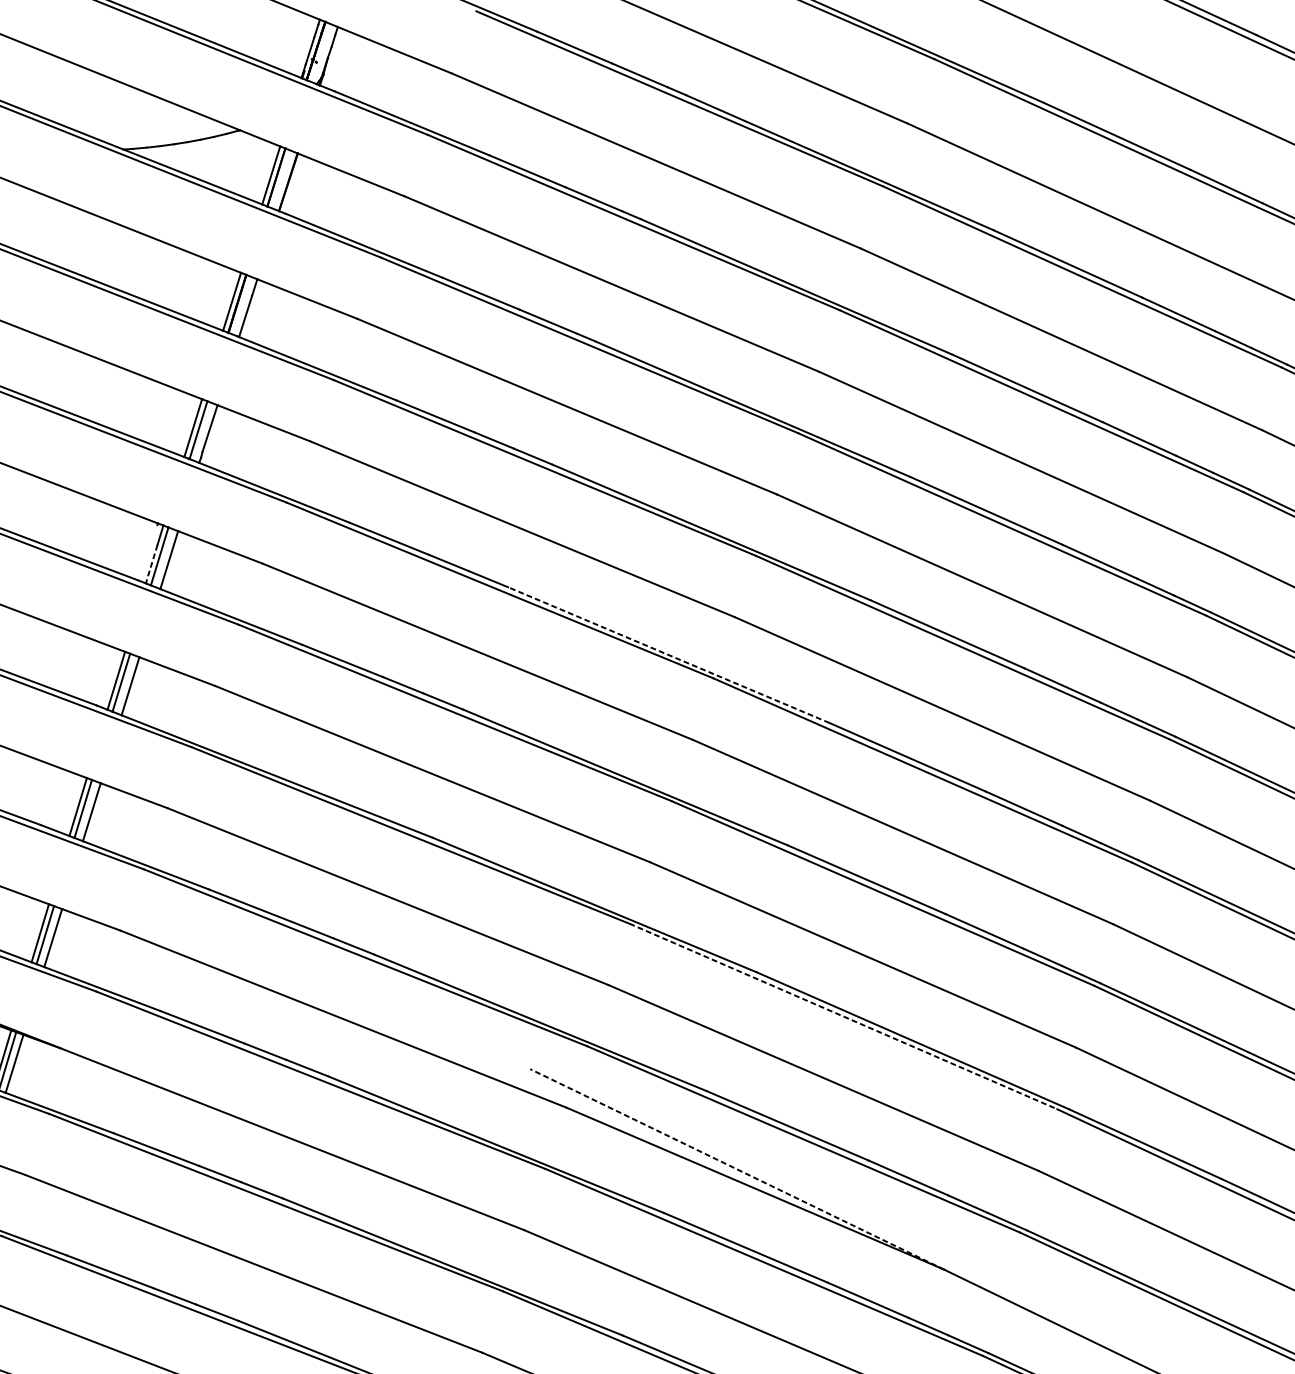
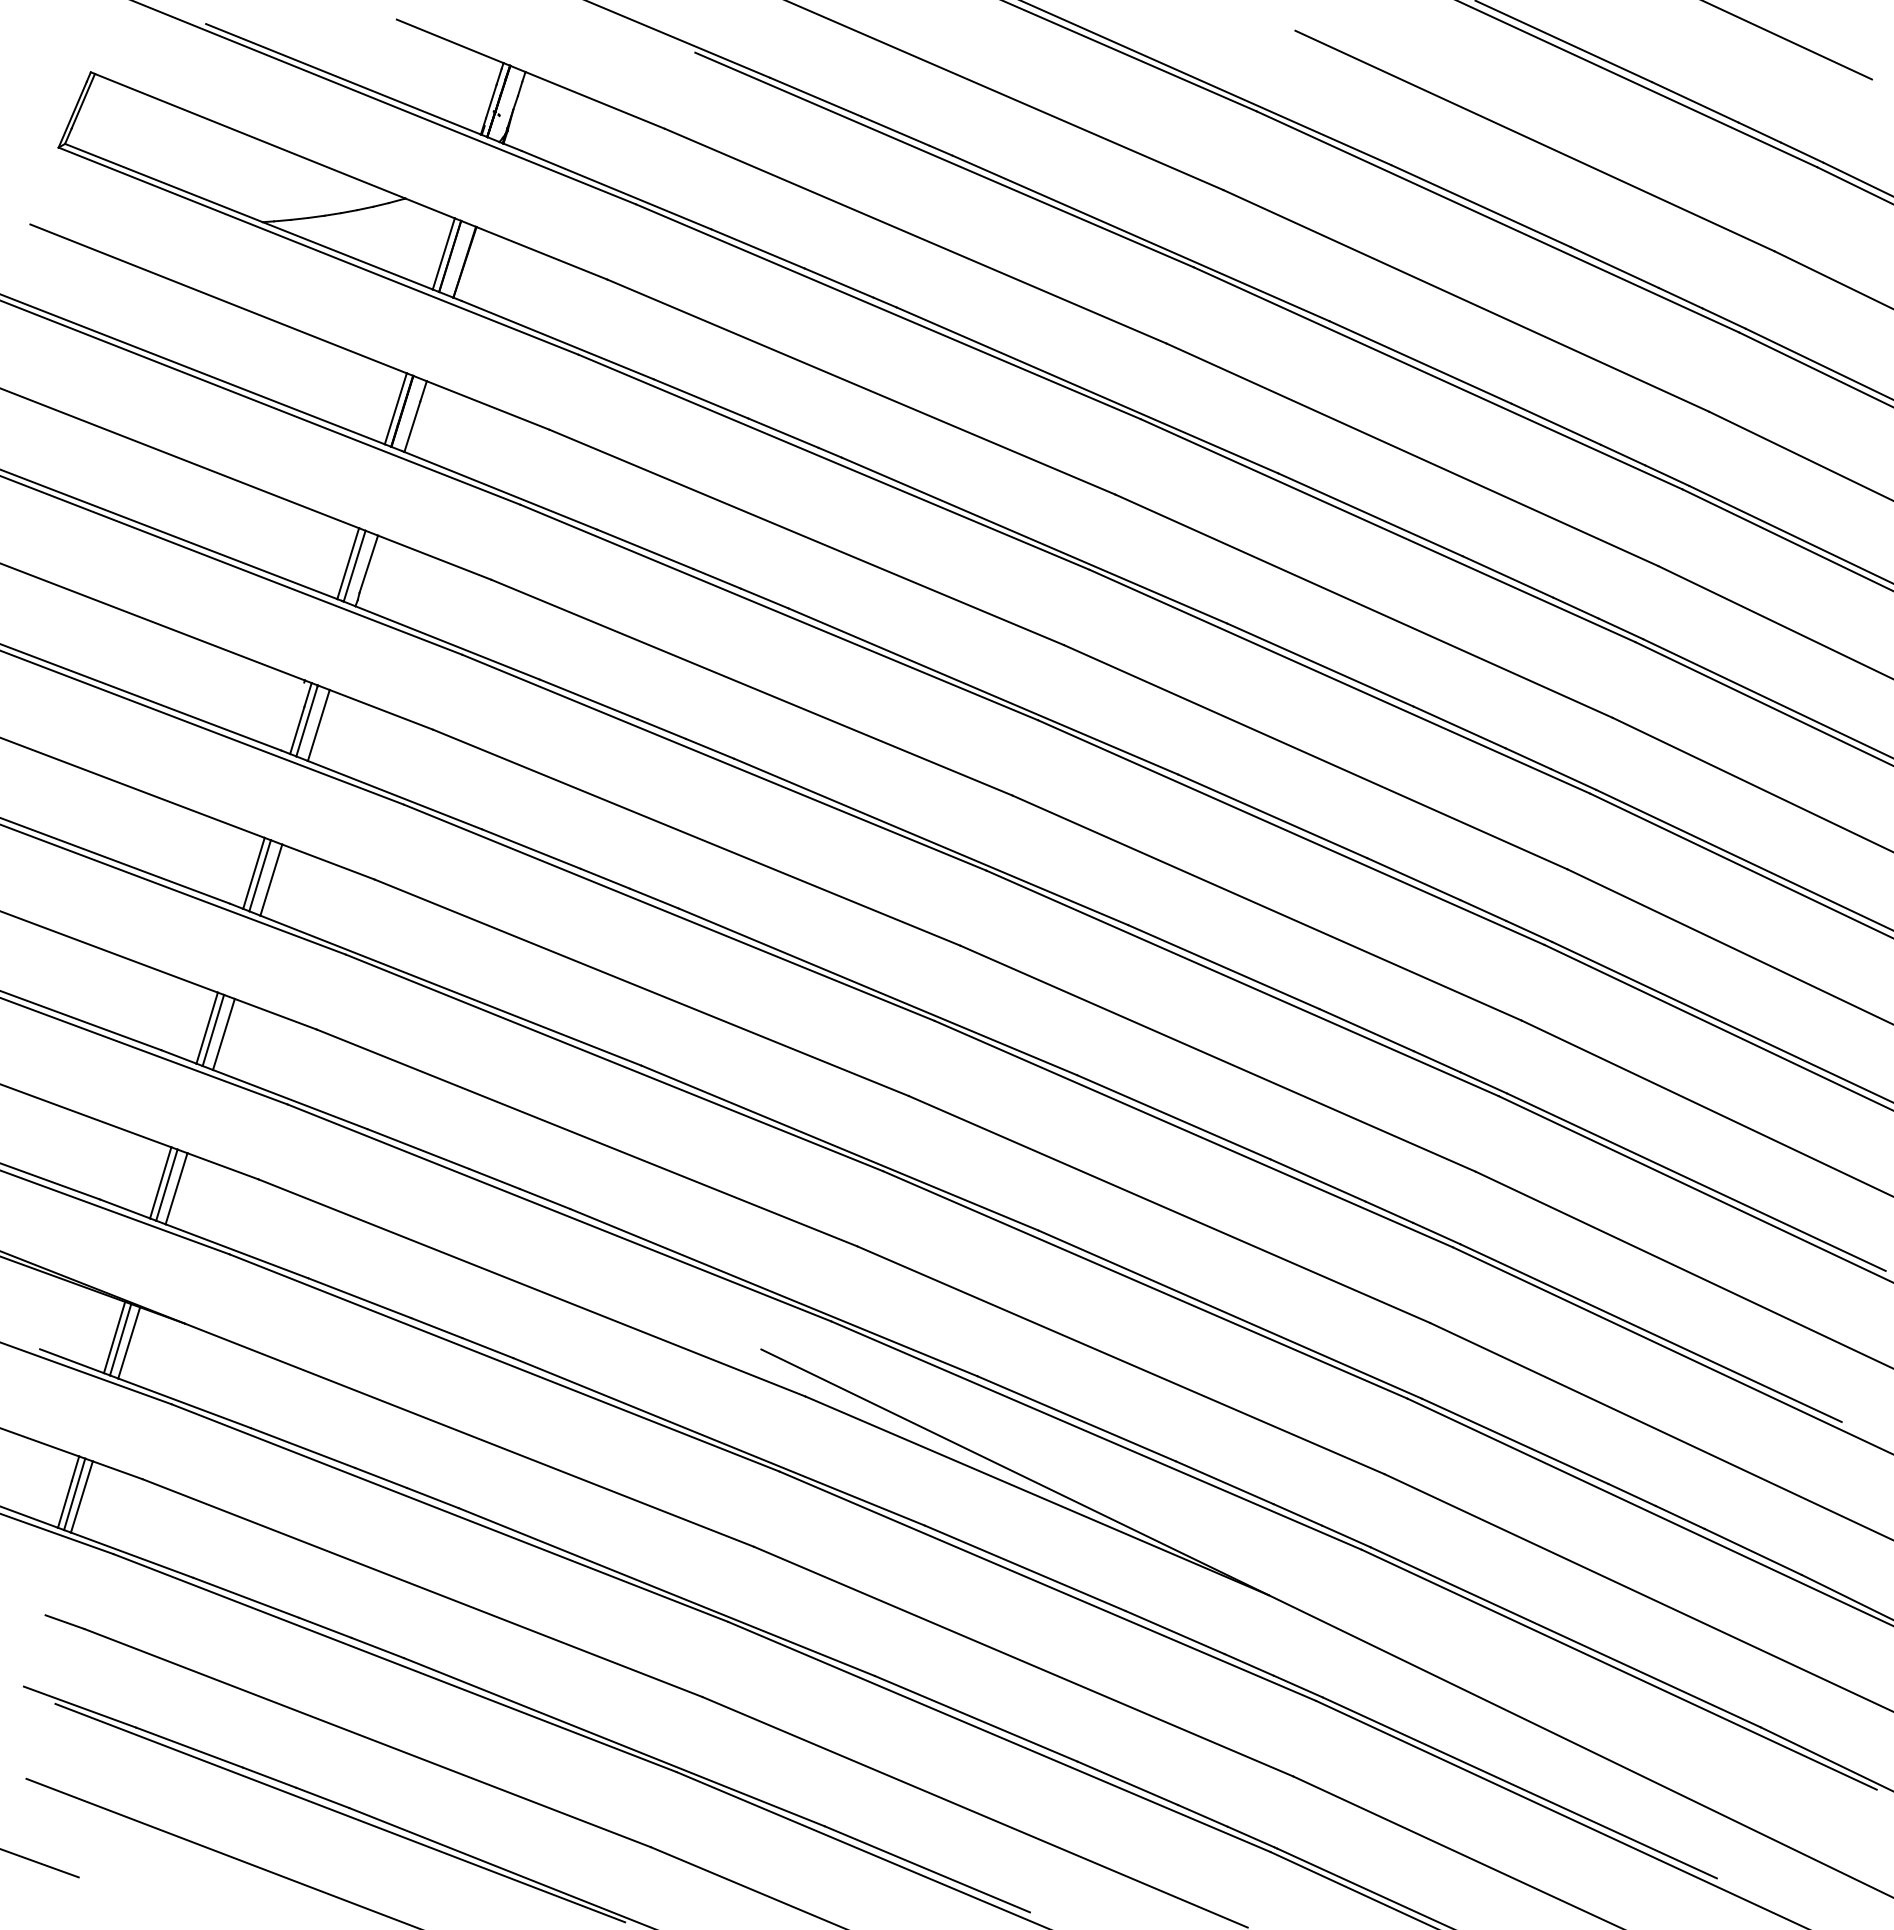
line: (151, 564) -> (297, 730), dashed -> solid
line: (669, 654) -> (931, 841), dashed -> solid
line: (843, 1016) -> (1145, 1284), dashed -> solid
line: (737, 1169) -> (1015, 1472), dashed -> solid

